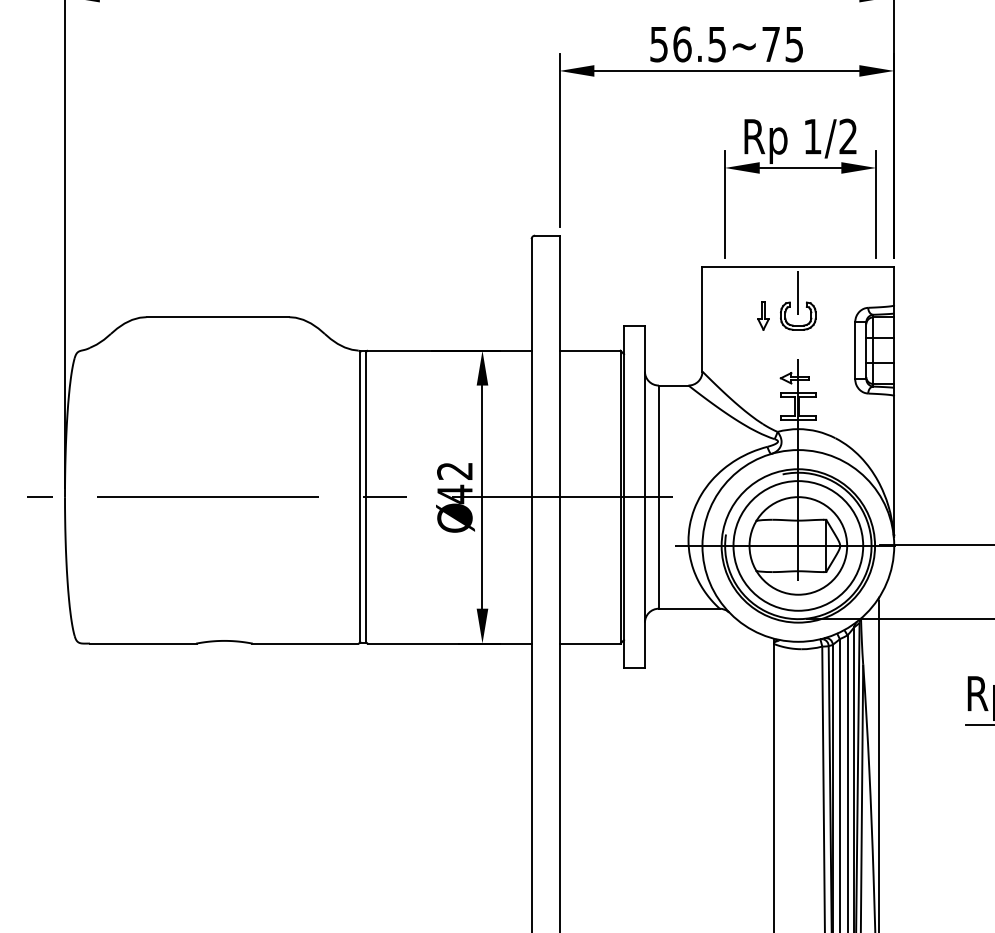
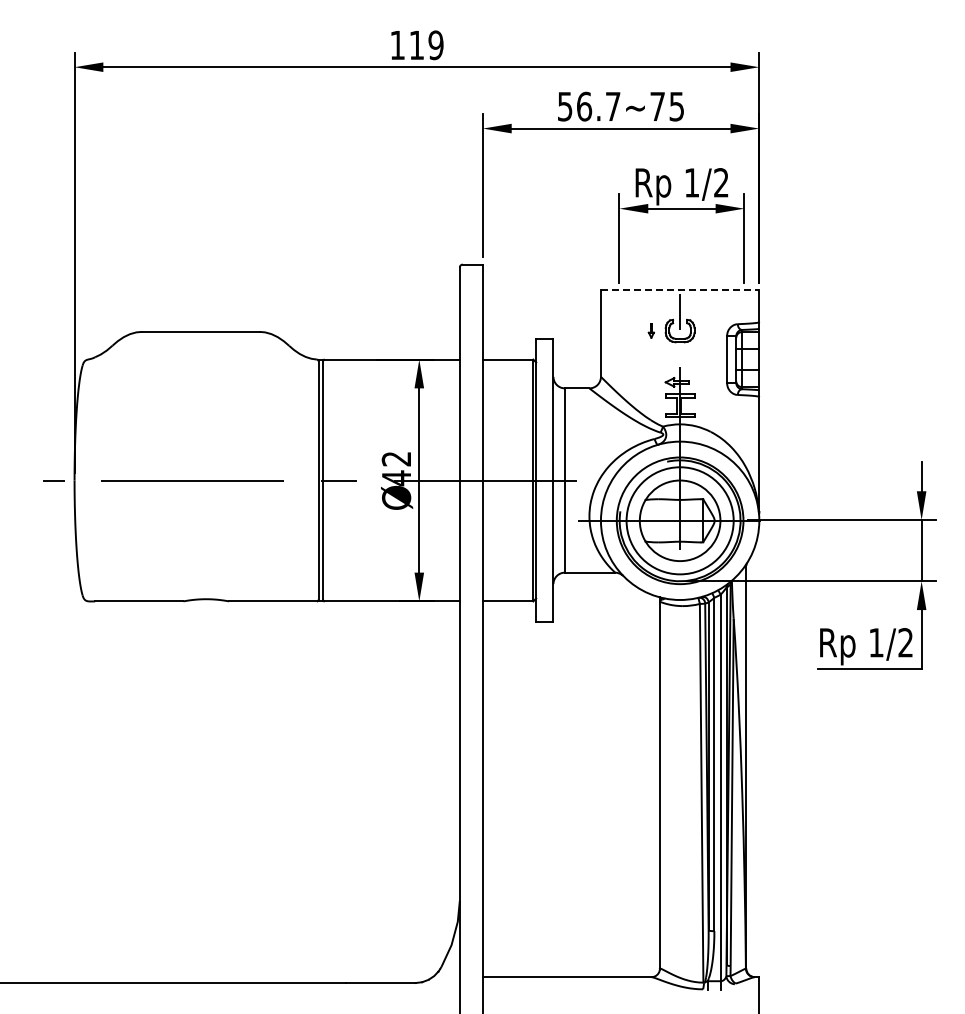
text: (717, 44) -> (613, 106), 56.5~75 -> 56.7~75
line: (798, 267) -> (680, 290), solid -> dashed
part: (763, 315) -> (651, 330), size x0.6

